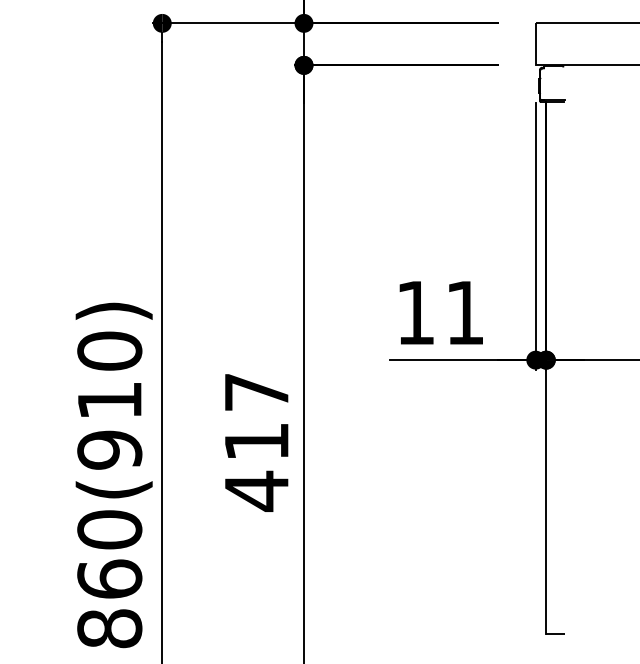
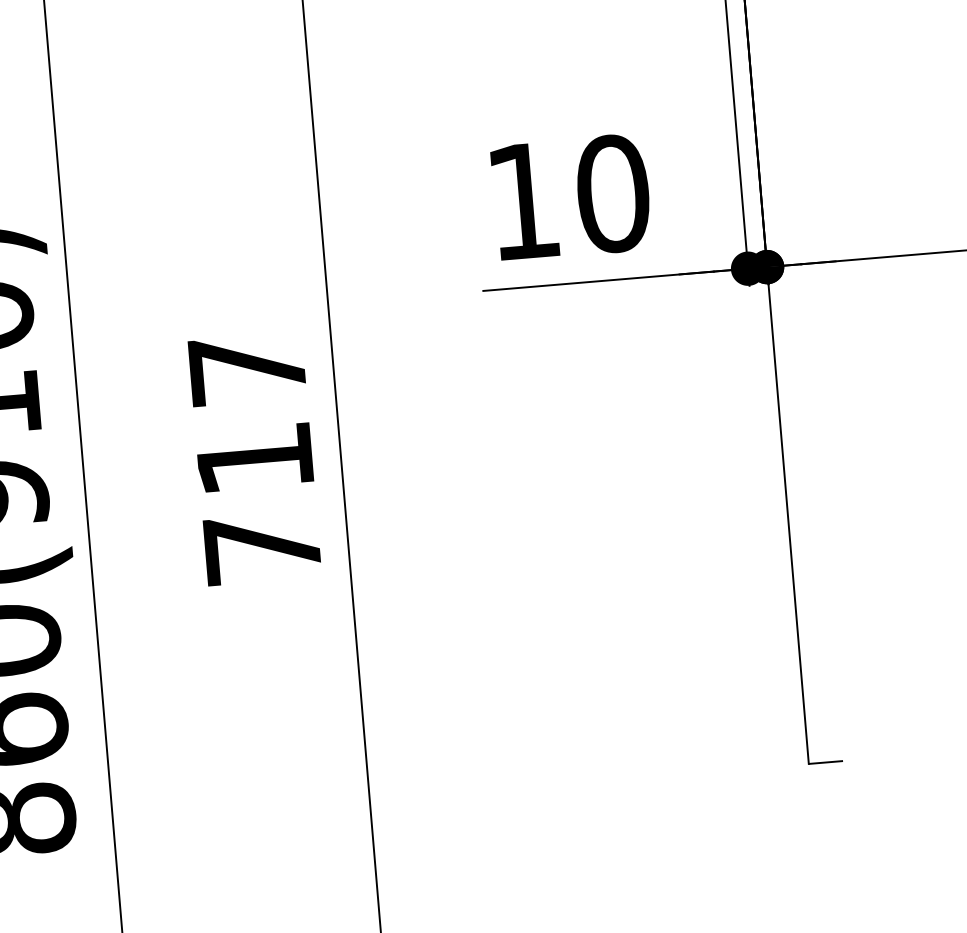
text: (464, 312) -> (611, 193), 11 -> 10
text: (256, 490) -> (261, 547), 417 -> 717

